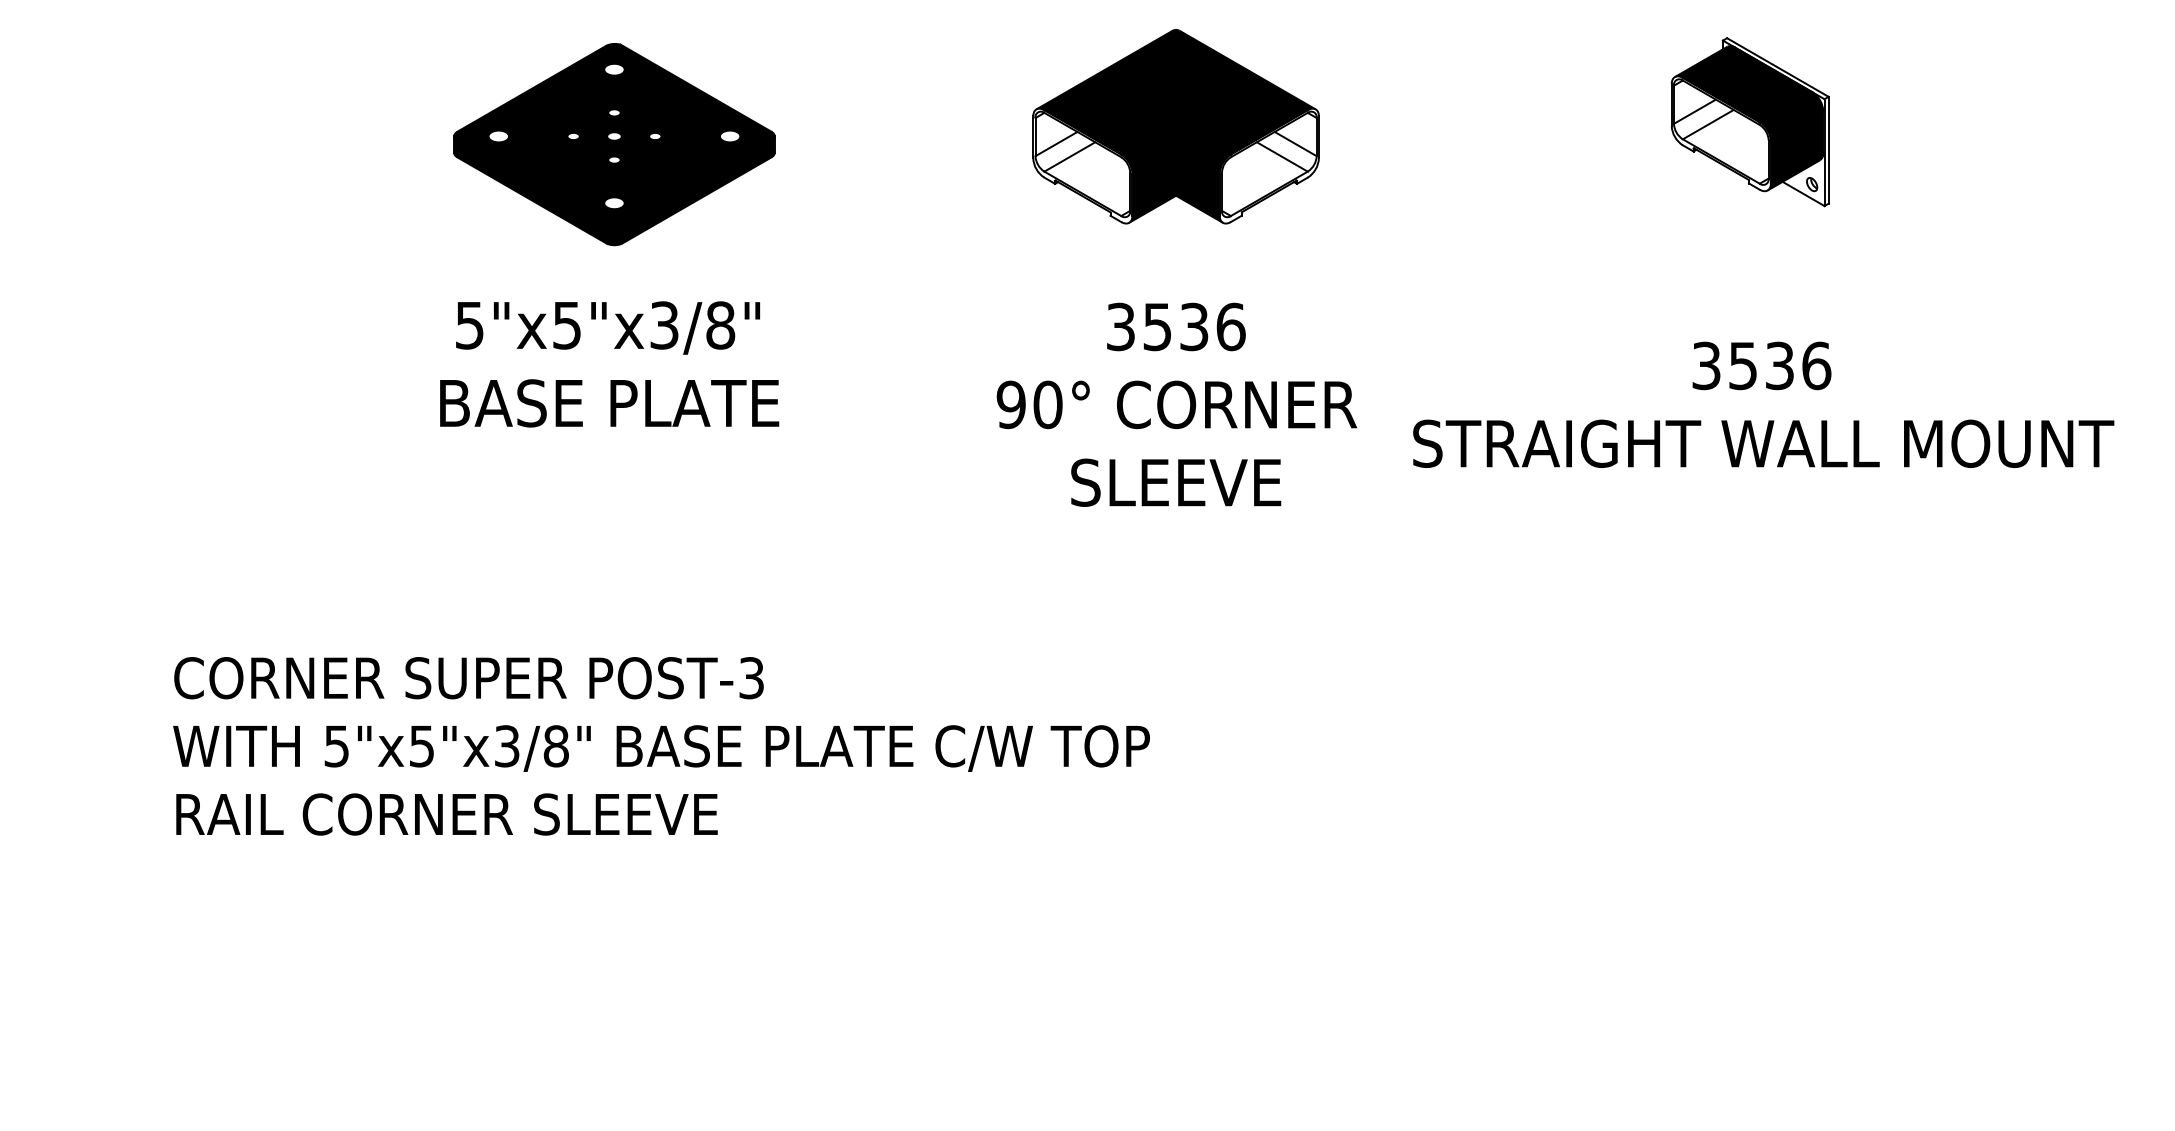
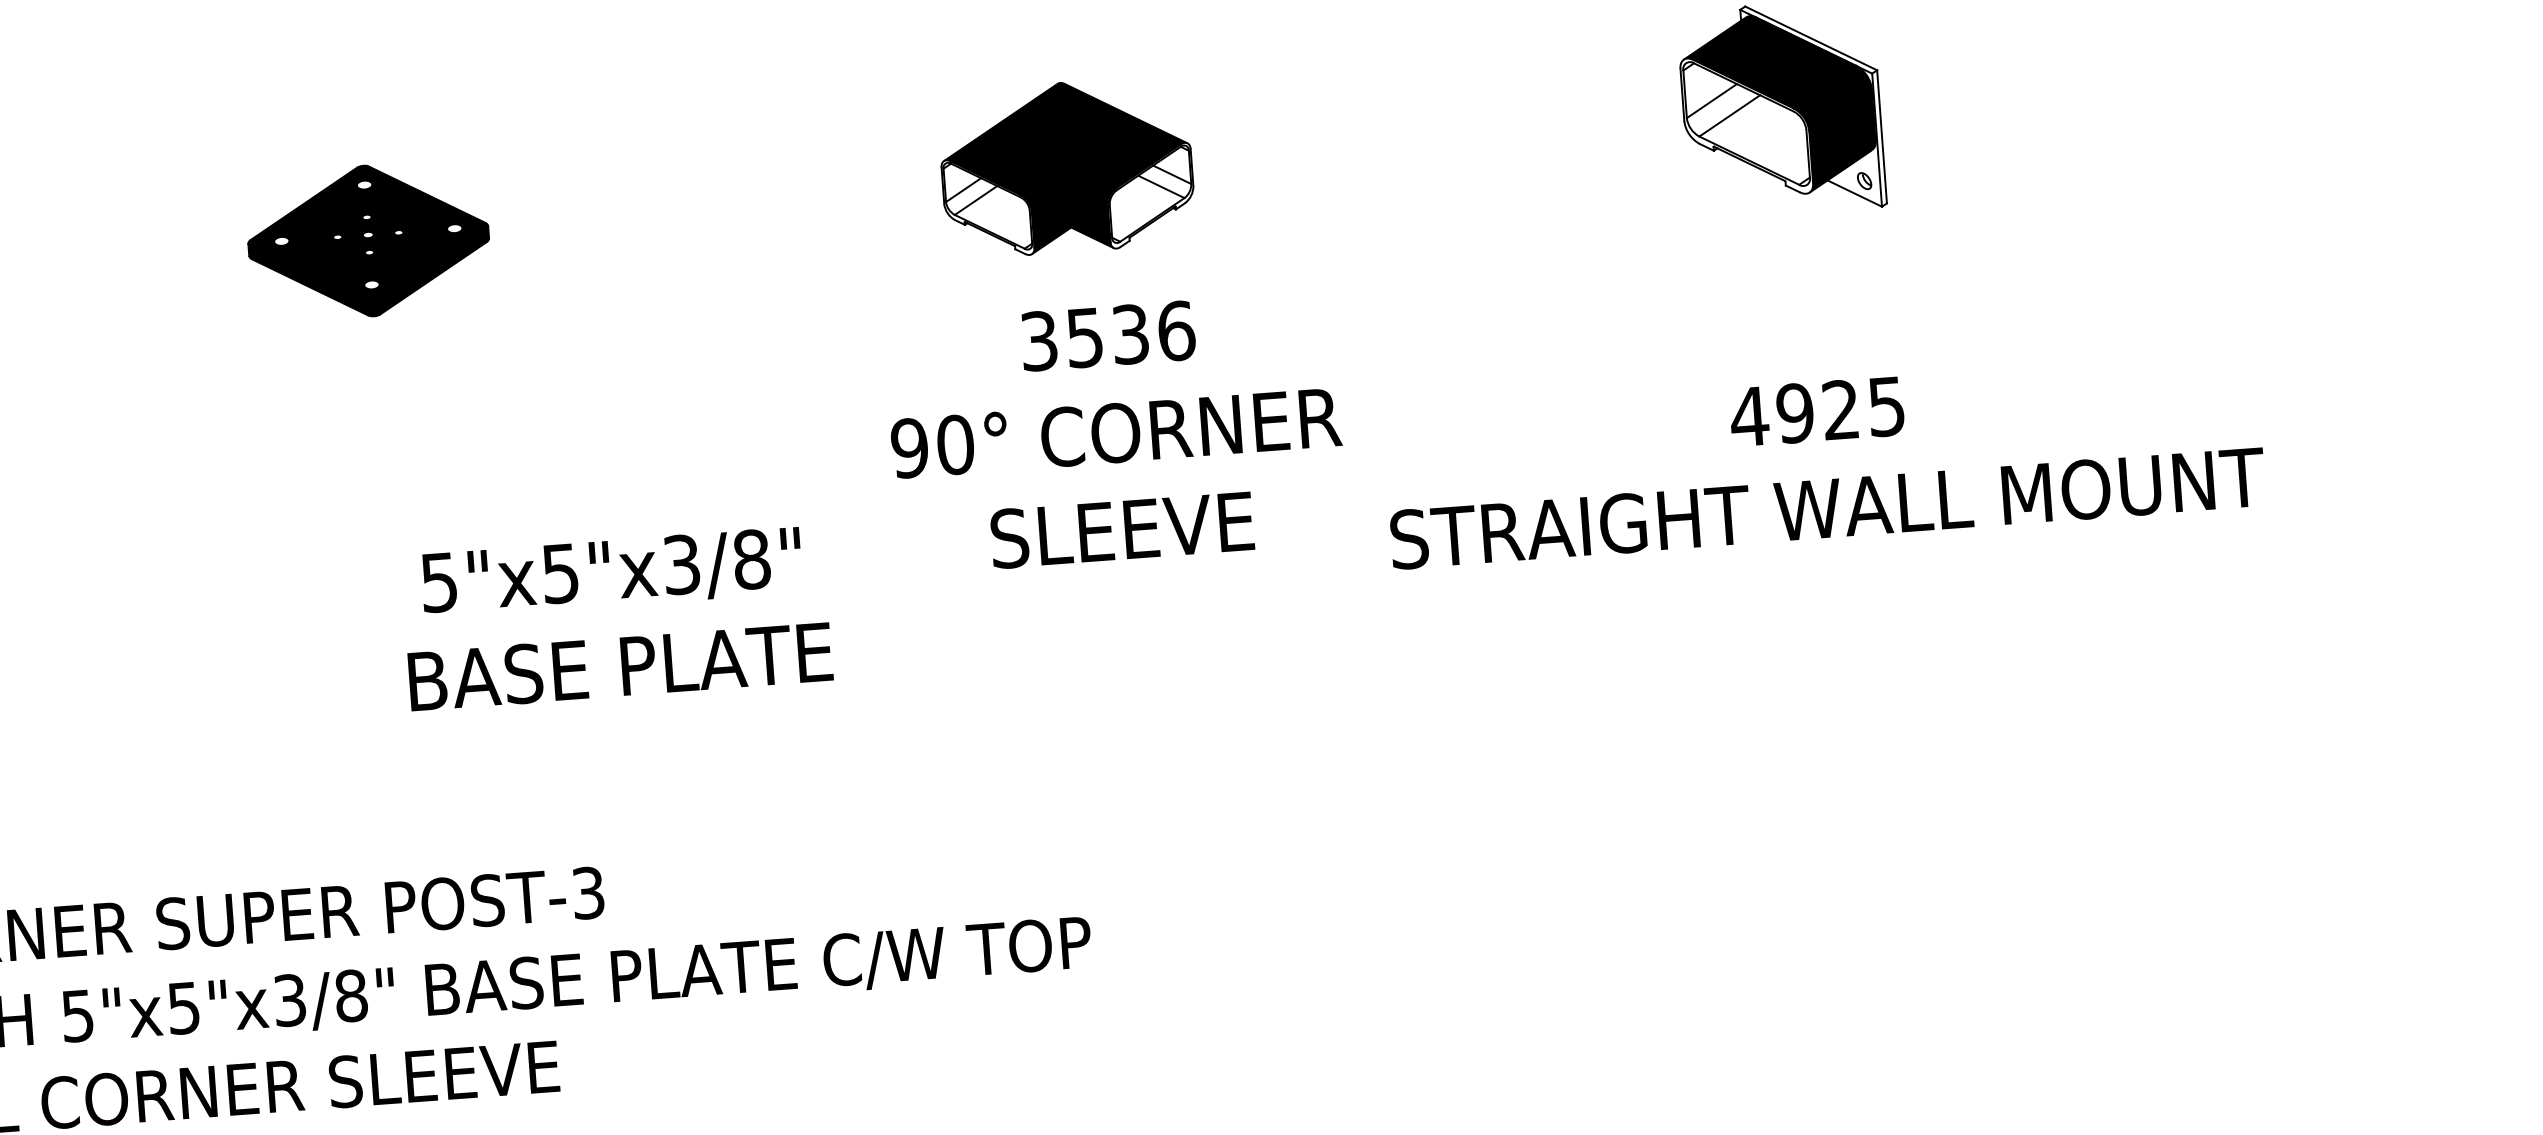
part: (1175, 126) -> (1066, 167), size x0.7
part: (614, 144) -> (368, 240), size x0.6
text: (609, 364) -> (616, 618), moved
text: (1761, 365) -> (1818, 411), 3536 -> 4925
text: (1176, 404) -> (1115, 432), moved

